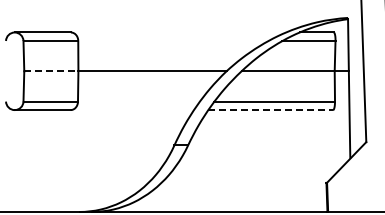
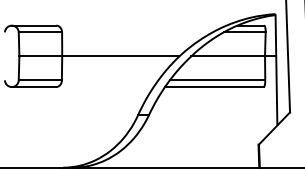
line: (51, 71) -> (40, 56), dashed -> solid
line: (271, 110) -> (215, 87), dashed -> solid

